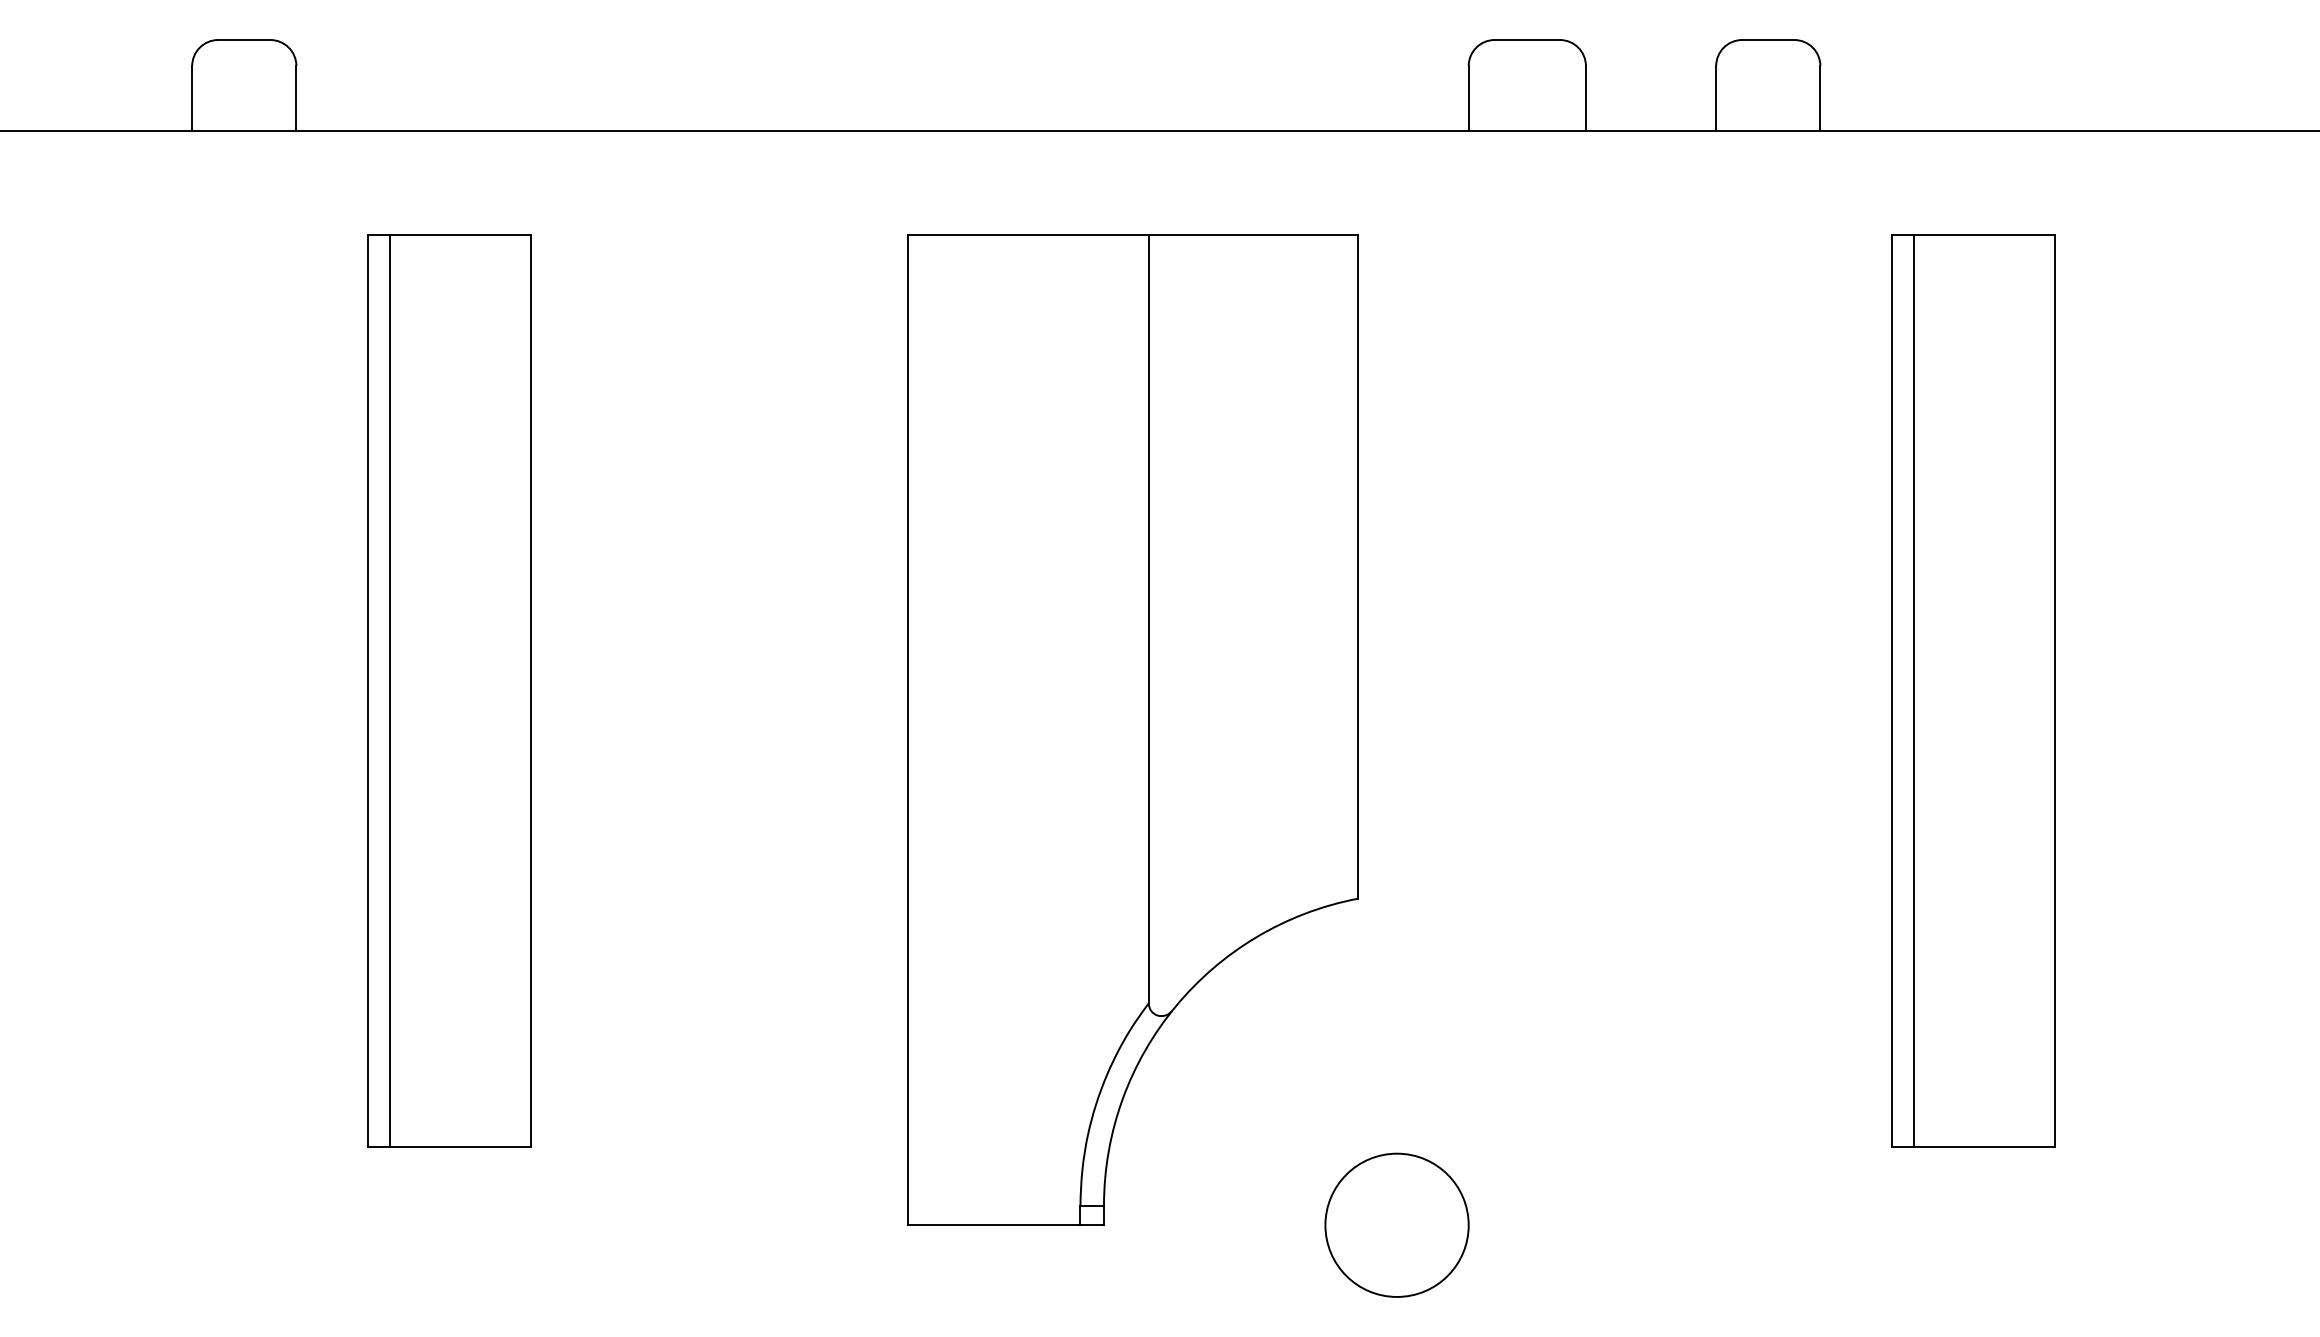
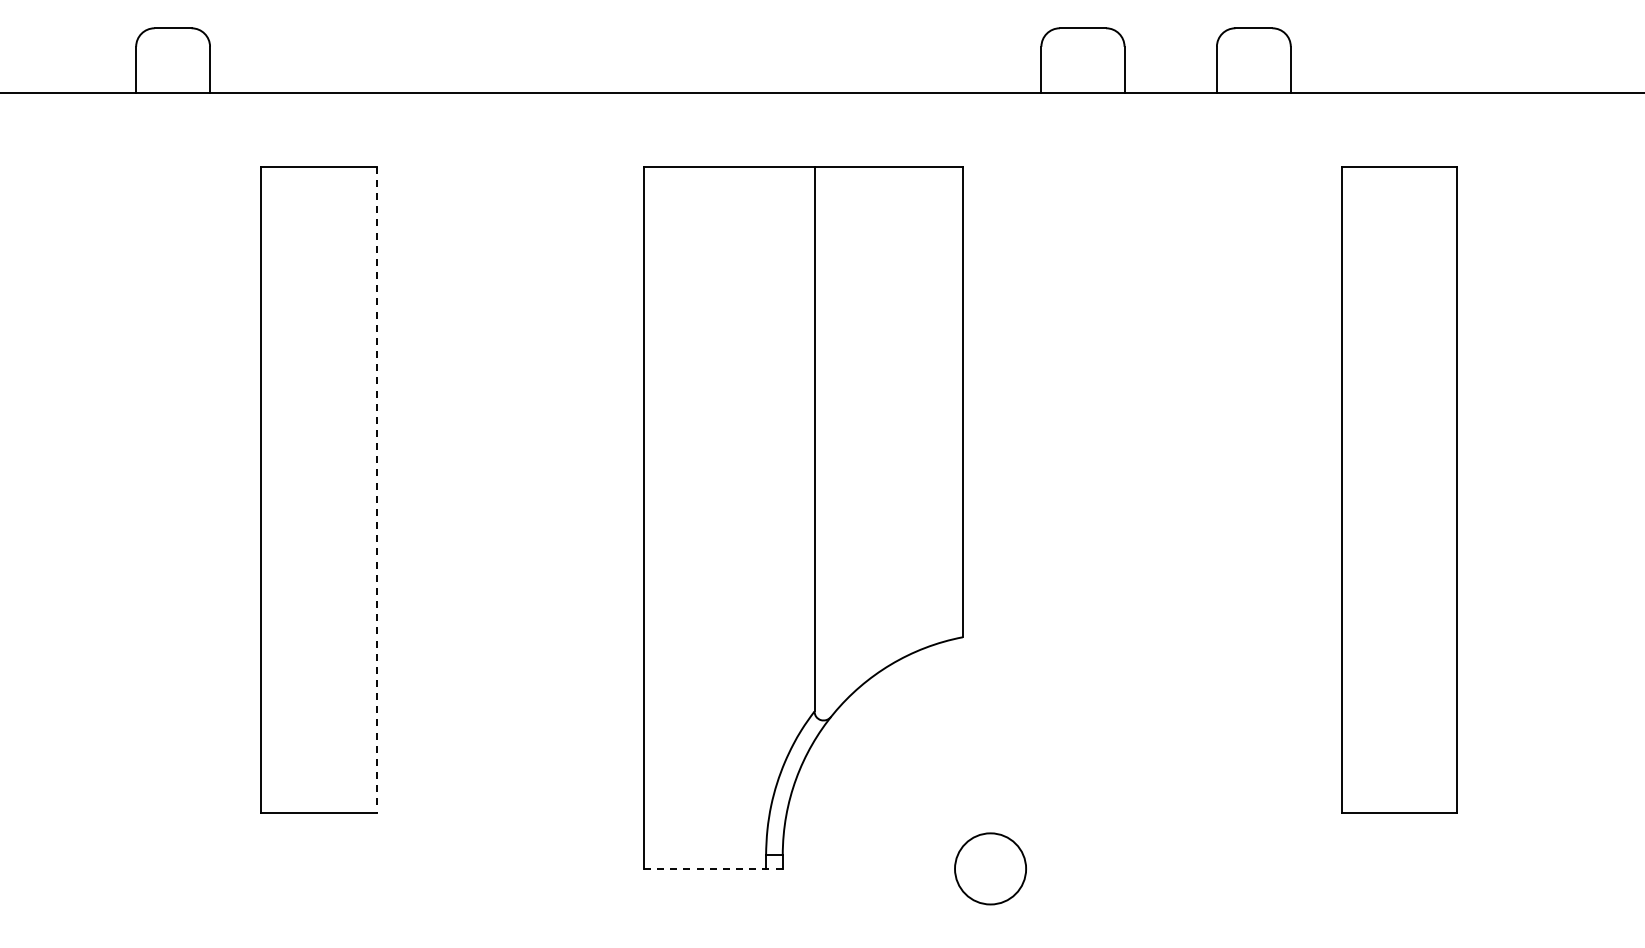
line: (390, 690) -> (276, 489), removed
line: (1914, 690) -> (1357, 489), removed
line: (531, 691) -> (376, 490), solid -> dashed
line: (1006, 1224) -> (713, 868), solid -> dashed
circle: (1396, 1224) -> (990, 868), size x0.7

